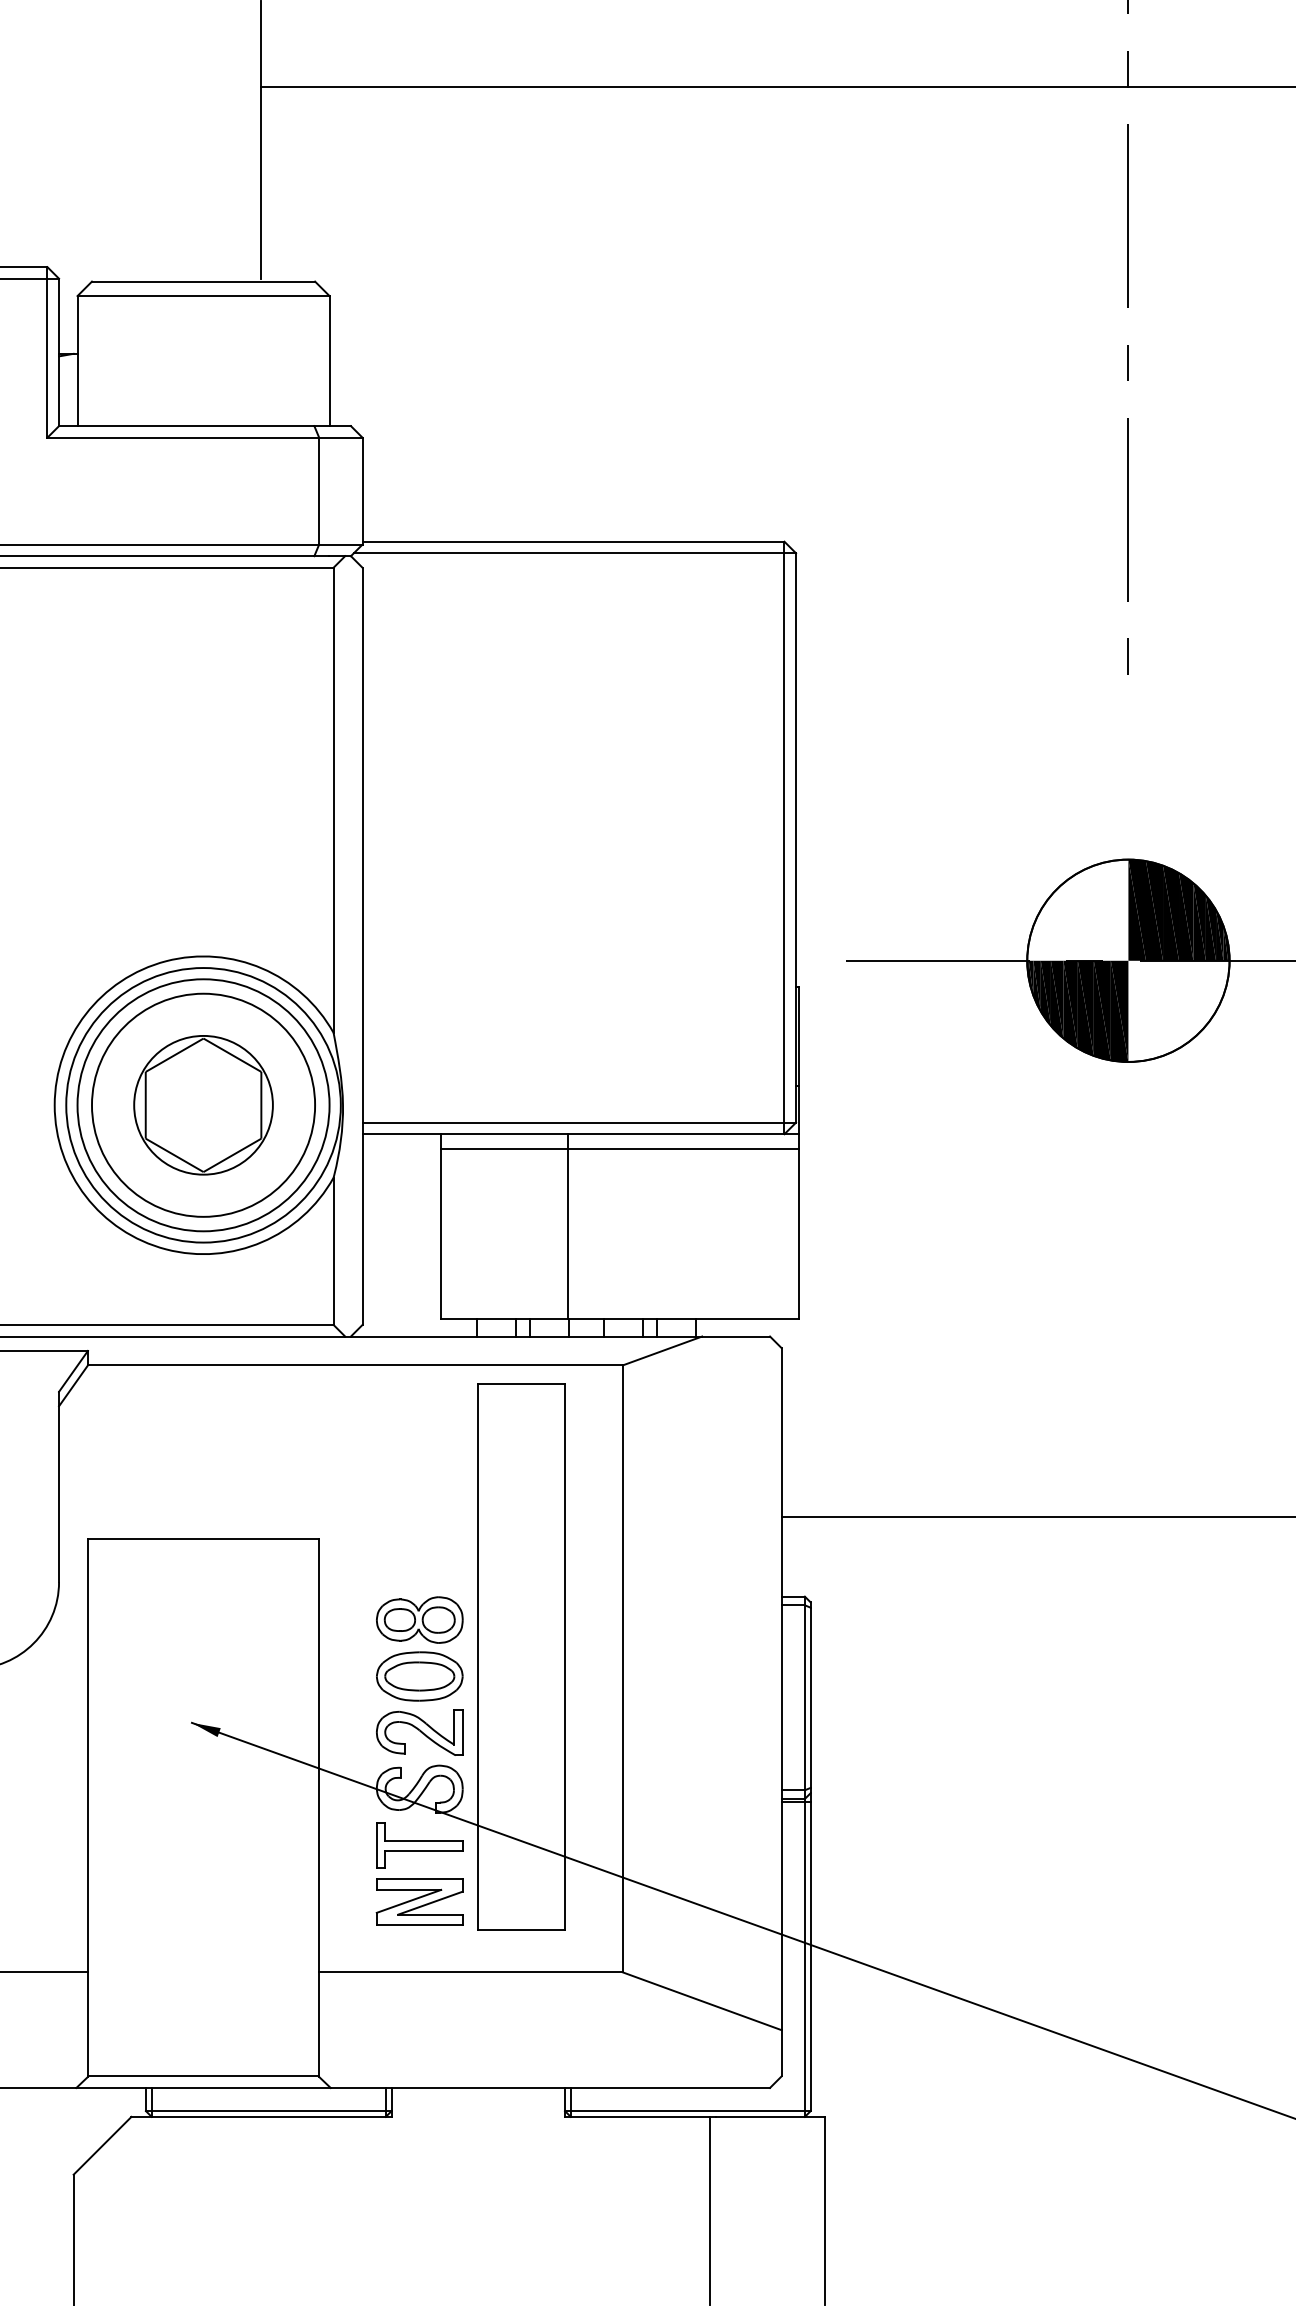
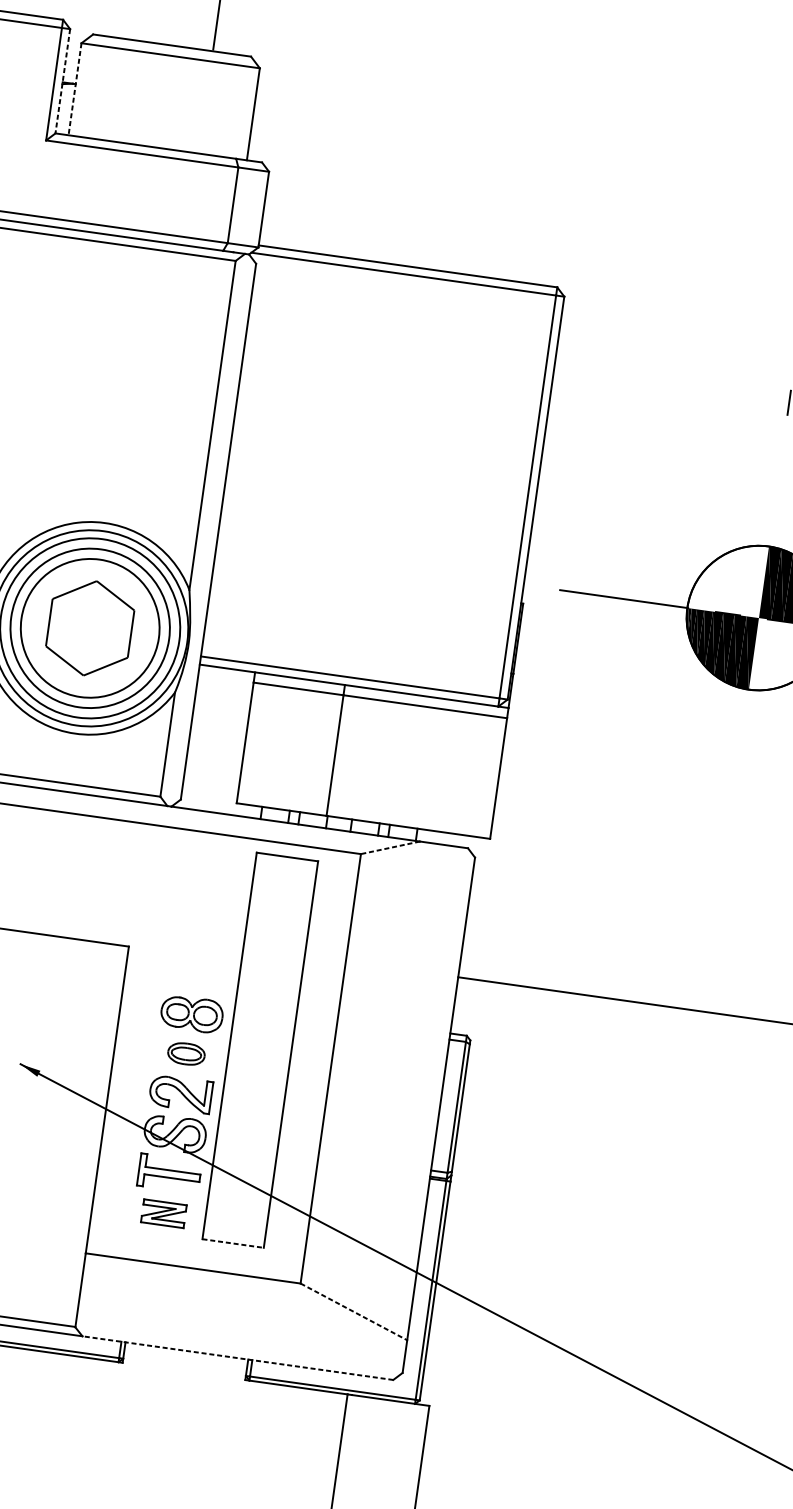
line: (59, 352) -> (63, 81), solid -> dashed
line: (77, 361) -> (74, 89), solid -> dashed
circle: (203, 1104) -> (90, 627), size x1.4
line: (662, 1351) -> (390, 848), solid -> dashed
part: (419, 1676) -> (186, 1053), size x0.6
part: (419, 1901) -> (163, 1213), size x0.7
line: (521, 1930) -> (233, 1243), solid -> dashed
line: (702, 2001) -> (354, 1312), solid -> dashed
line: (550, 2087) -> (238, 1357), solid -> dashed

